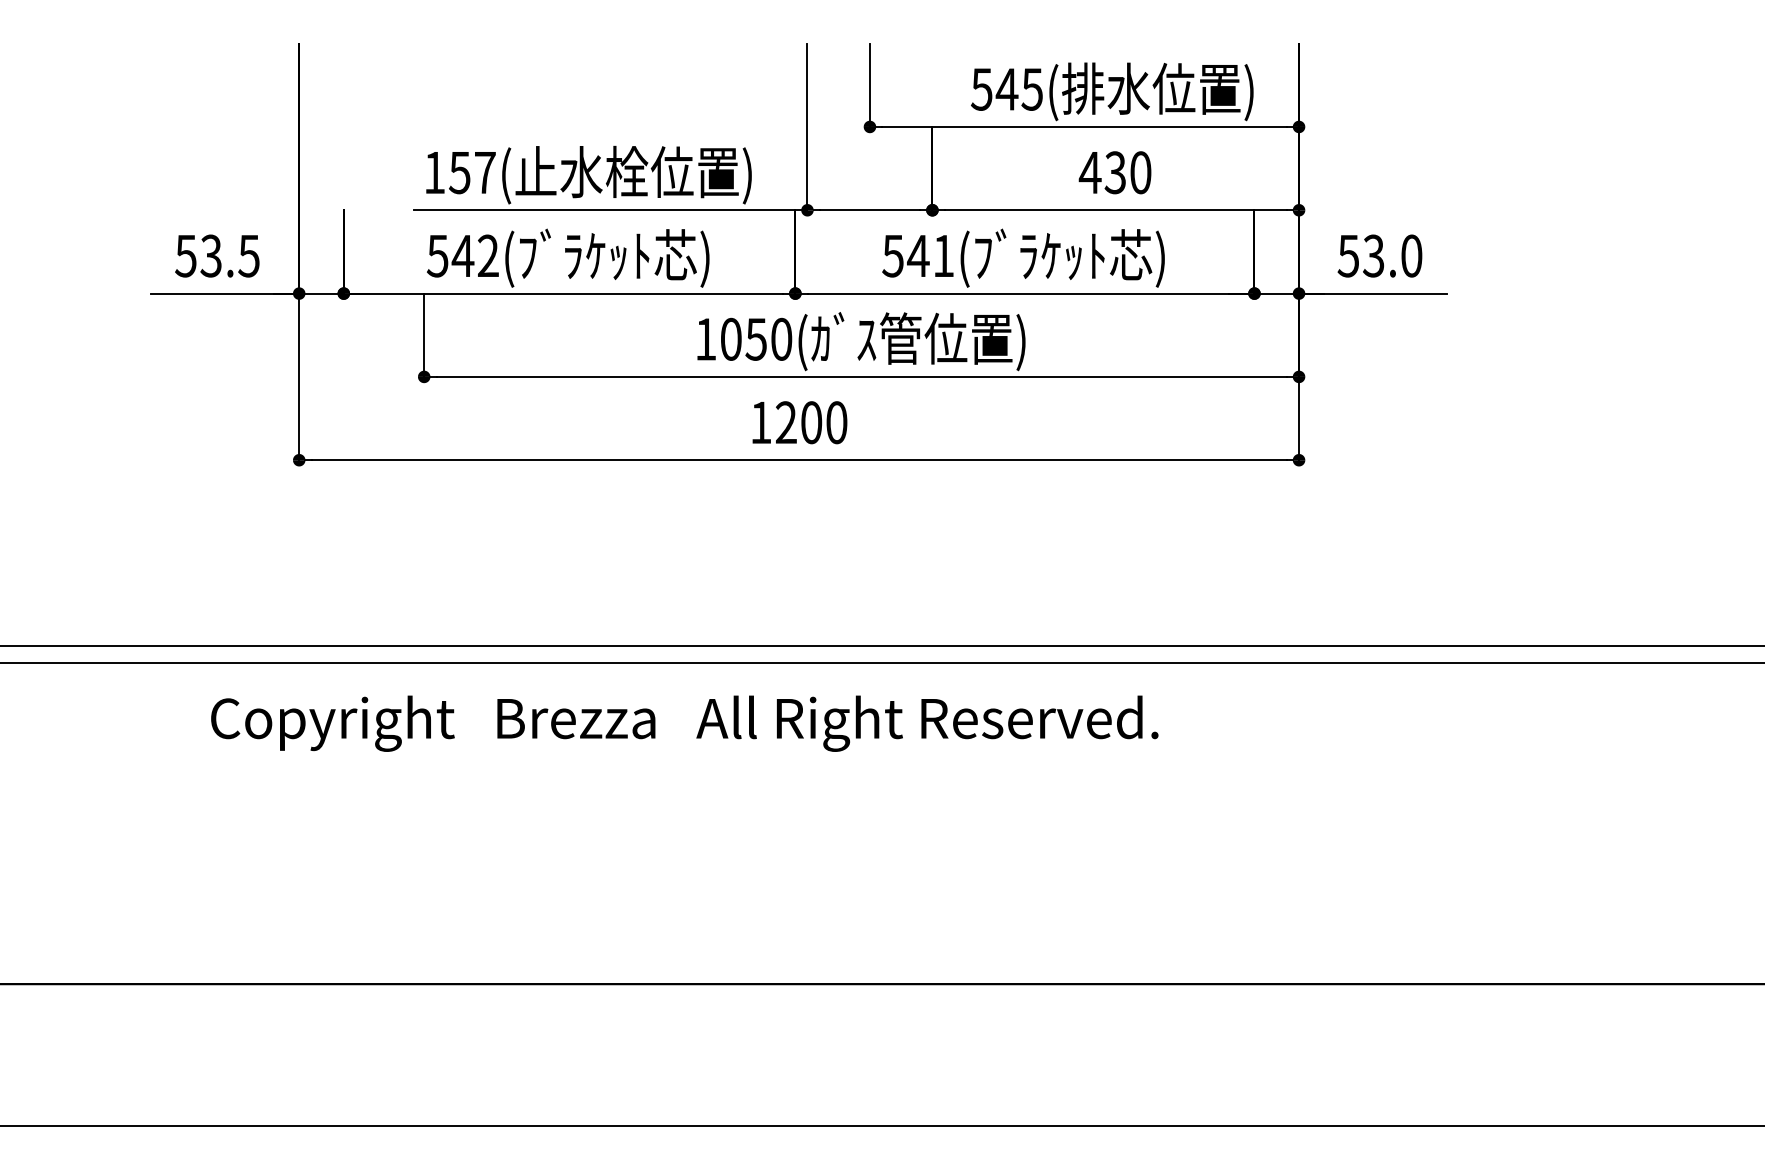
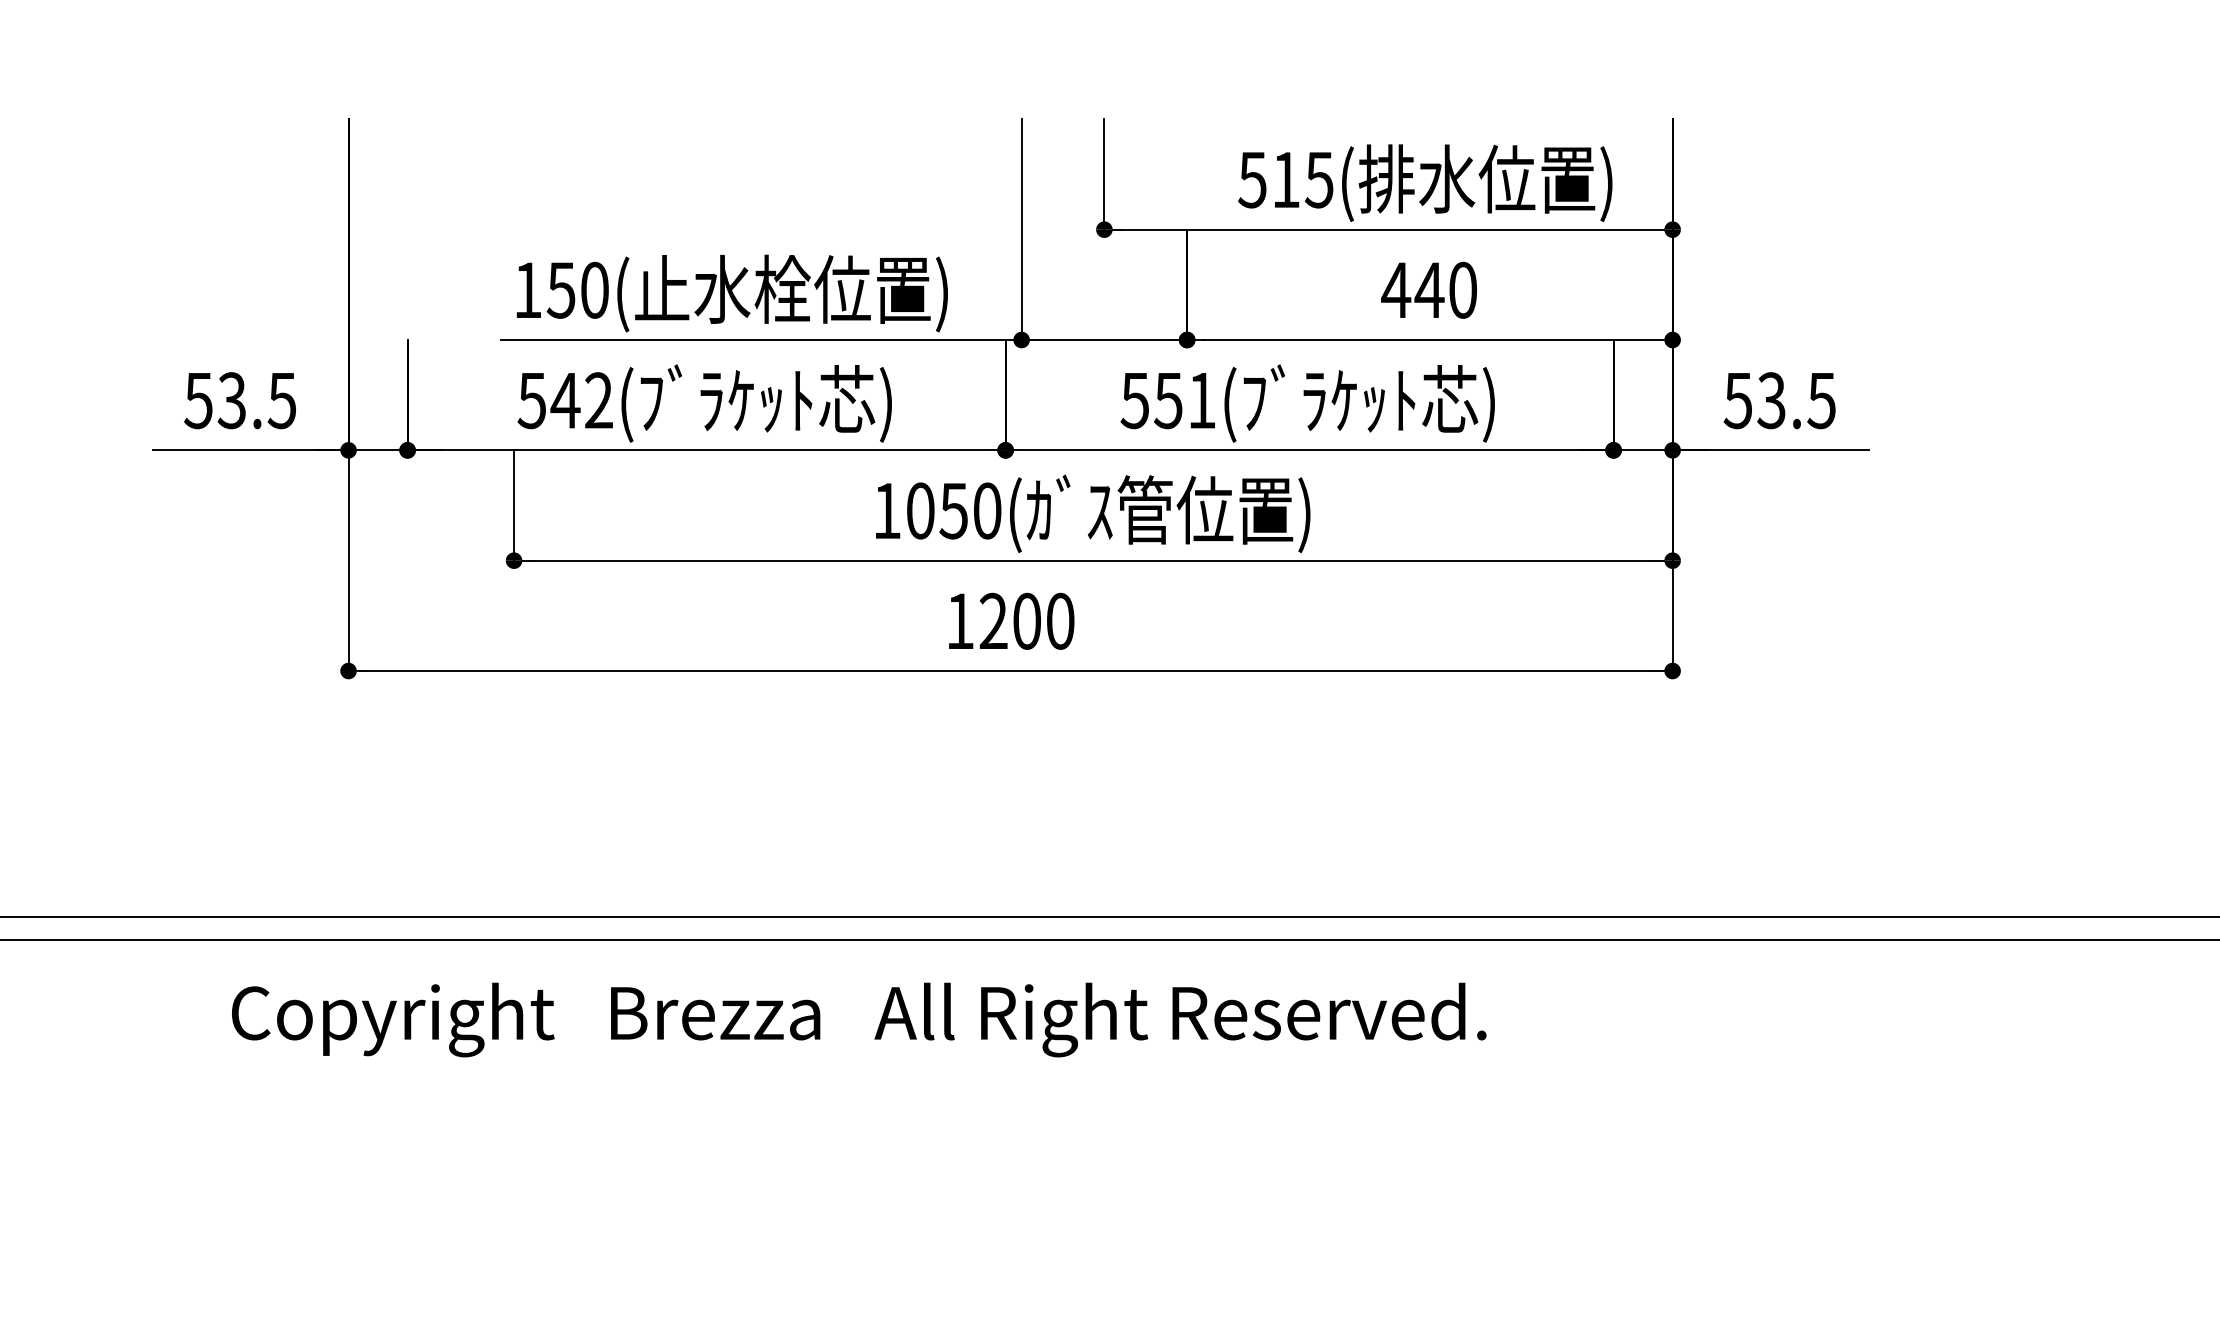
text: (1006, 89) -> (1285, 180), 545( -> 515(
text: (485, 172) -> (595, 289), 157( -> 150(
text: (1115, 172) -> (1429, 289), 430 -> 440
text: (1411, 255) -> (1821, 399), 53.0 -> 53.5
text: (918, 256) -> (1168, 401), 541( -> 551(

